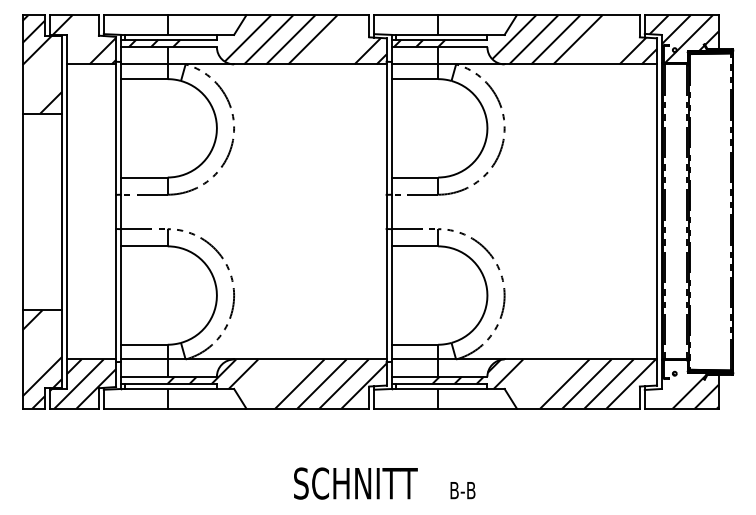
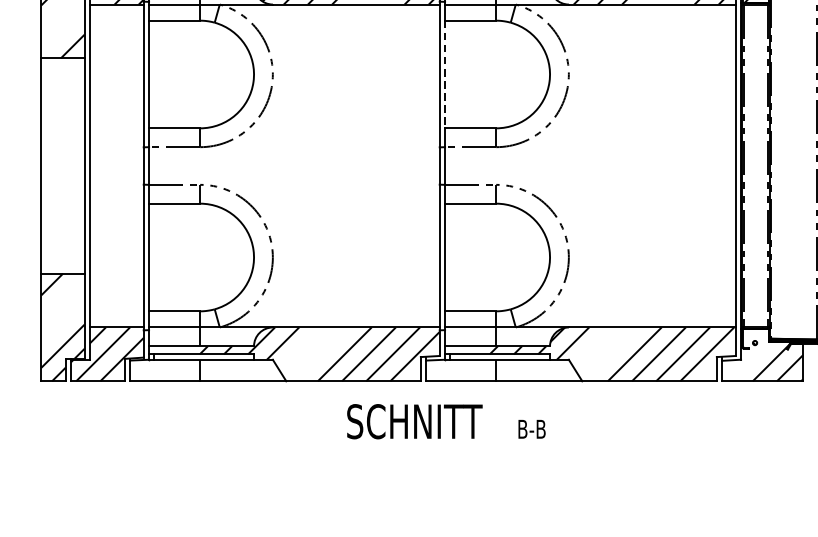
line: (391, 128) -> (445, 74), solid -> dashed
text: (384, 483) -> (446, 421), moved

